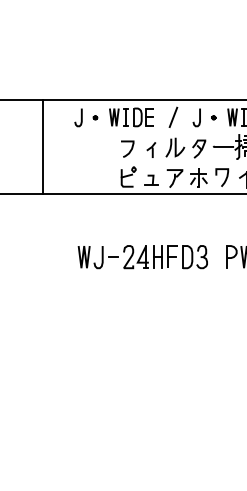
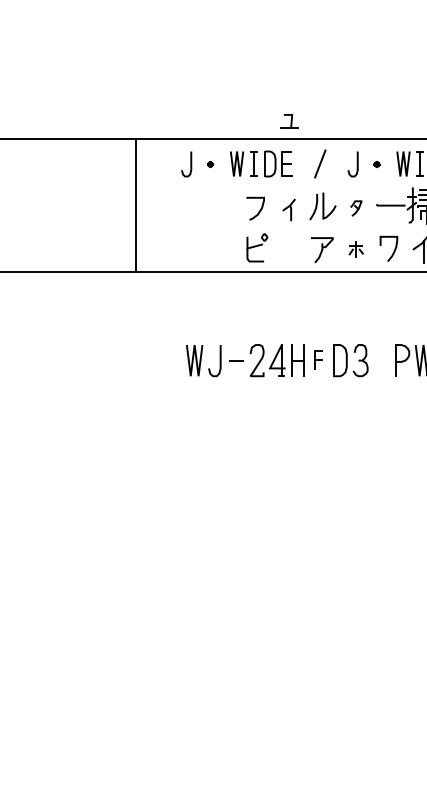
part: (198, 149) -> (355, 208), size x0.6
part: (199, 178) -> (356, 249), size x0.6
part: (151, 180) -> (289, 121), moved
part: (172, 256) -> (318, 359), size x0.6

